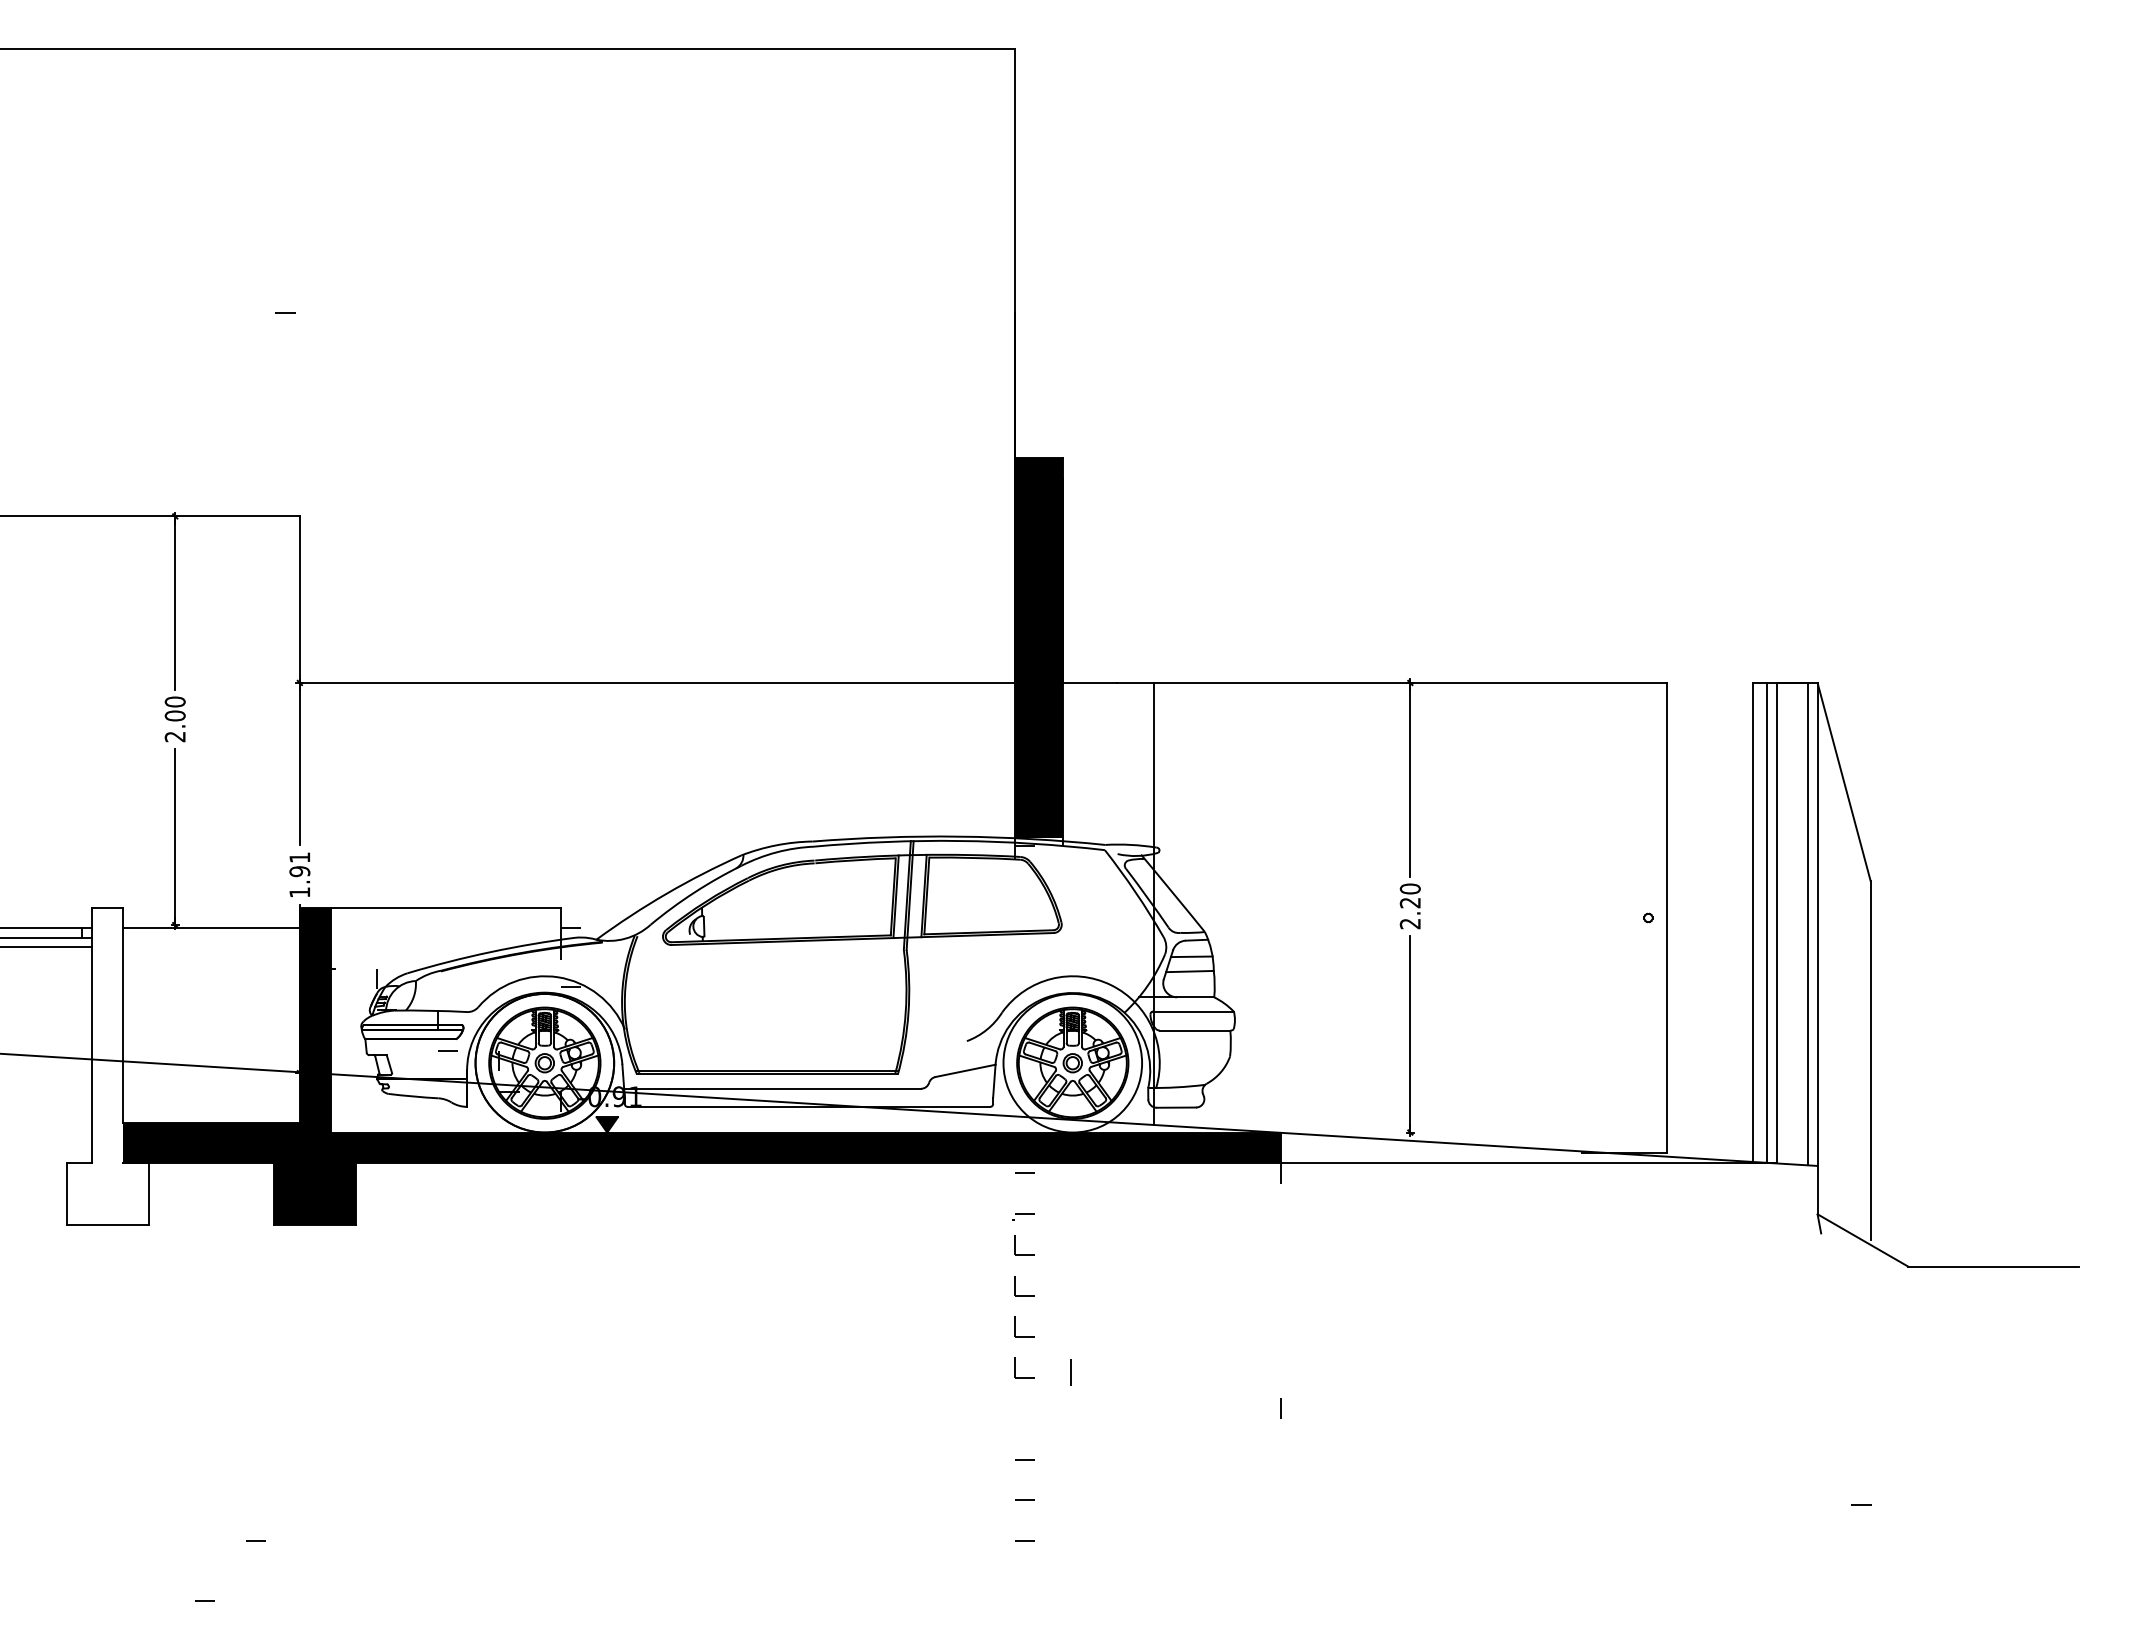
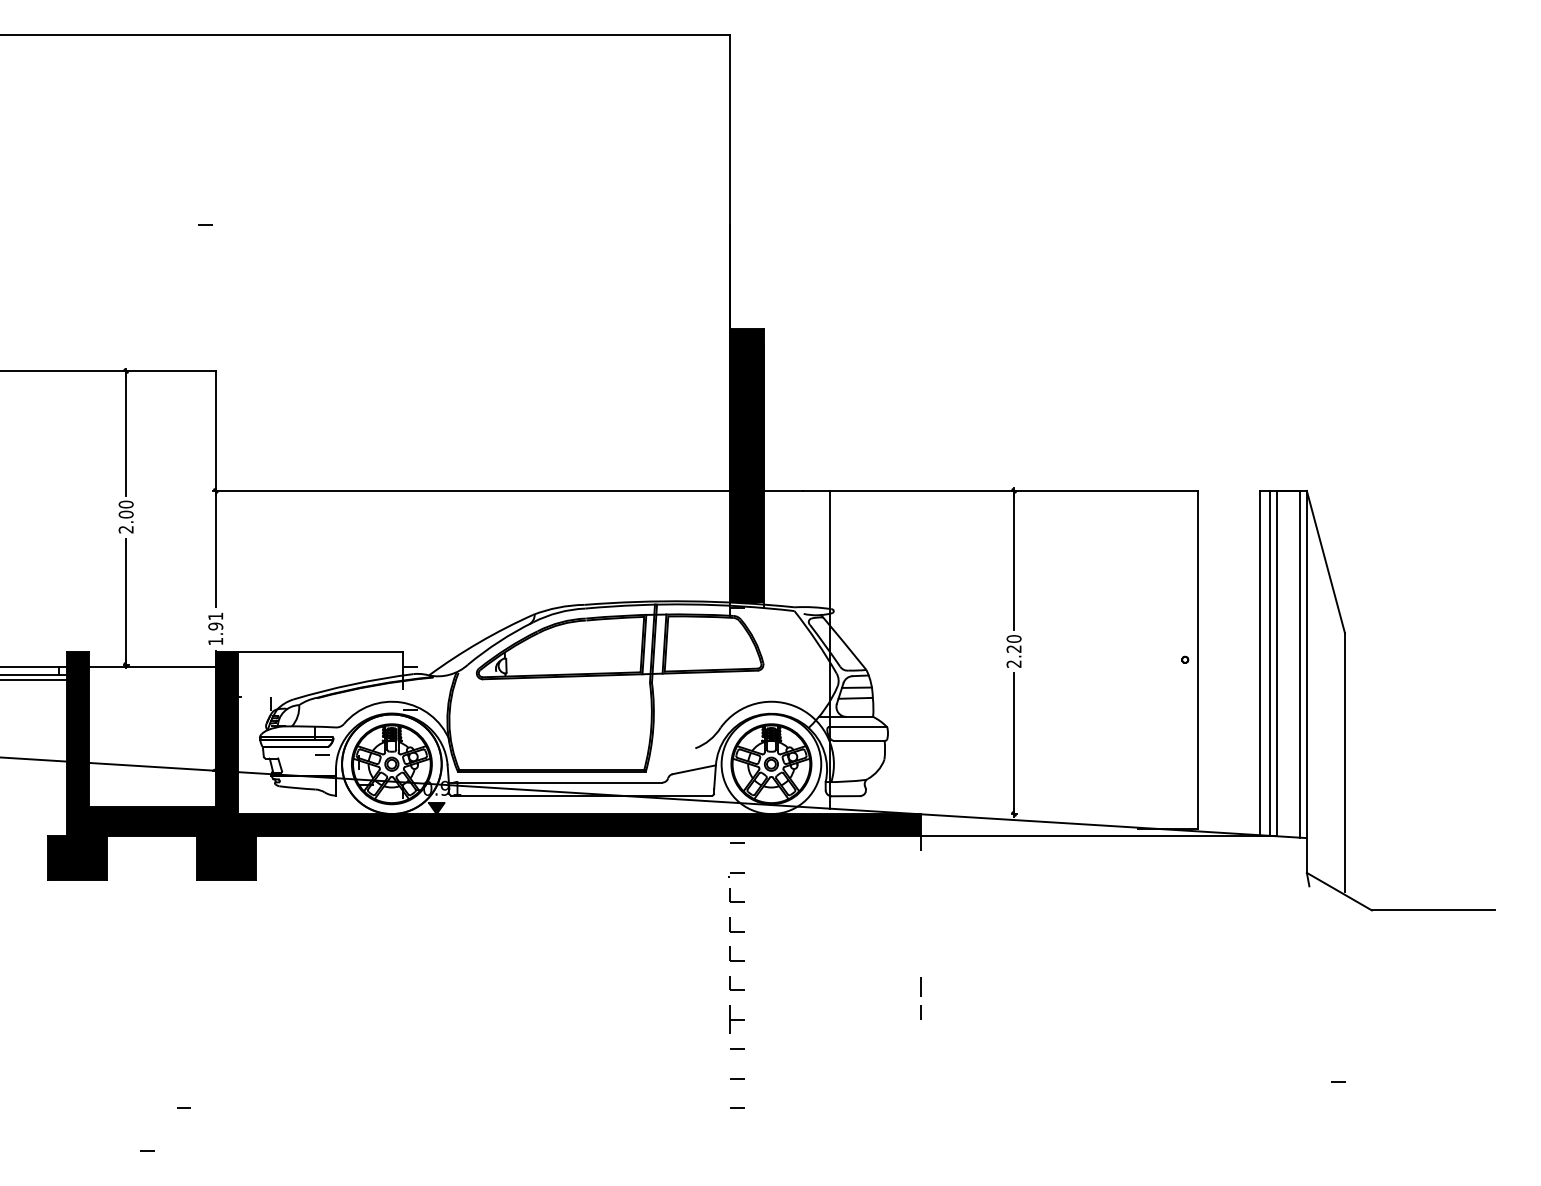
fill: (107, 1065) -> (77, 765), added
line: (1070, 1372) -> (920, 986), moved
part: (1024, 1418) -> (736, 1019), added

